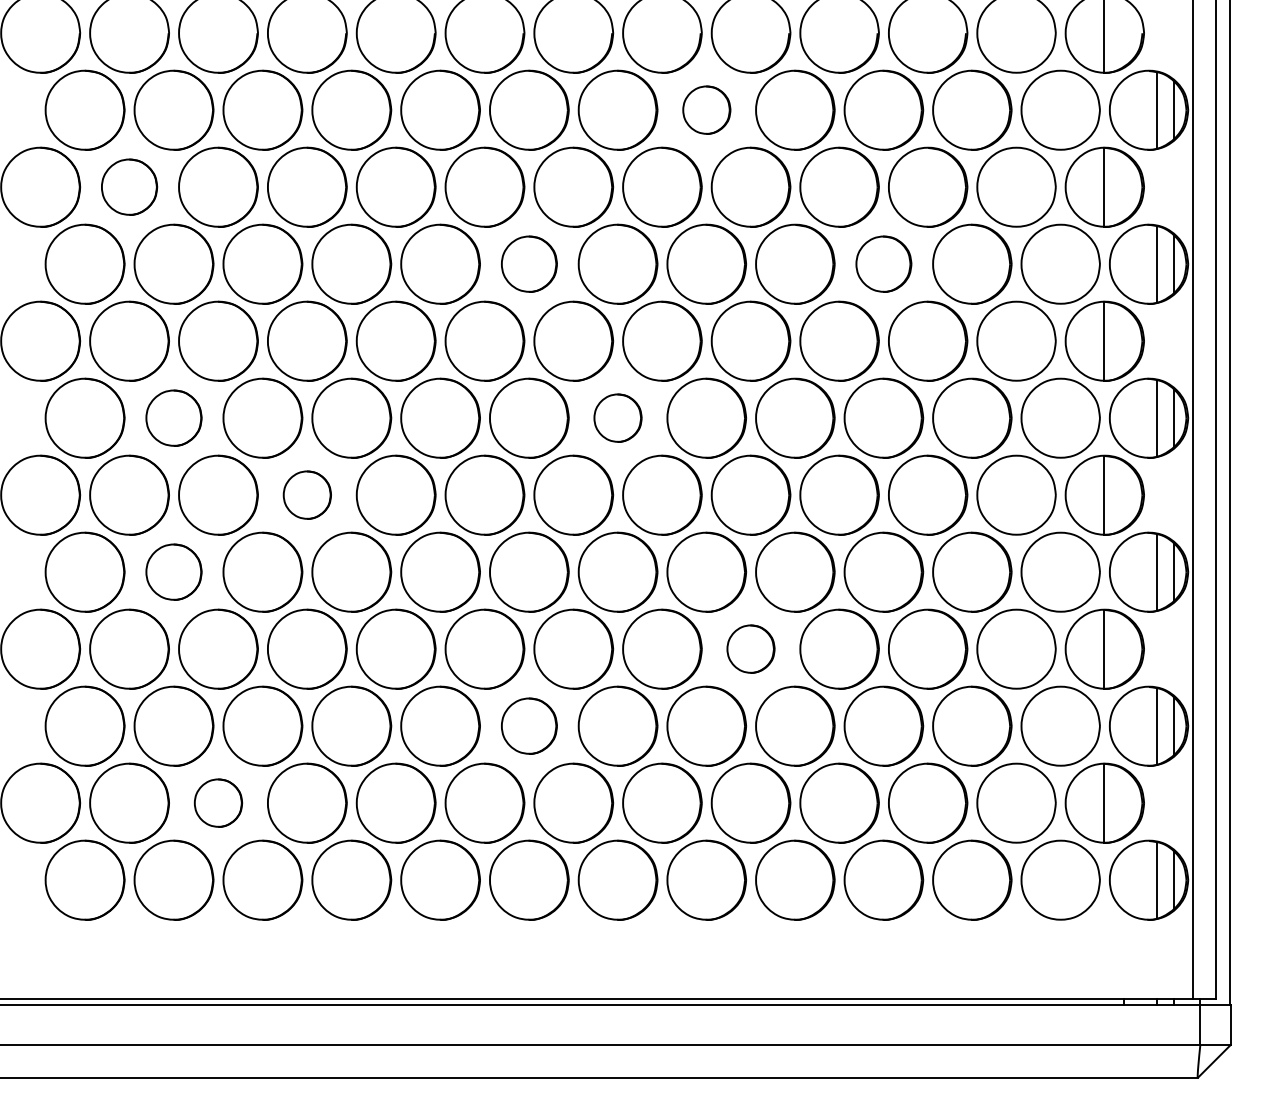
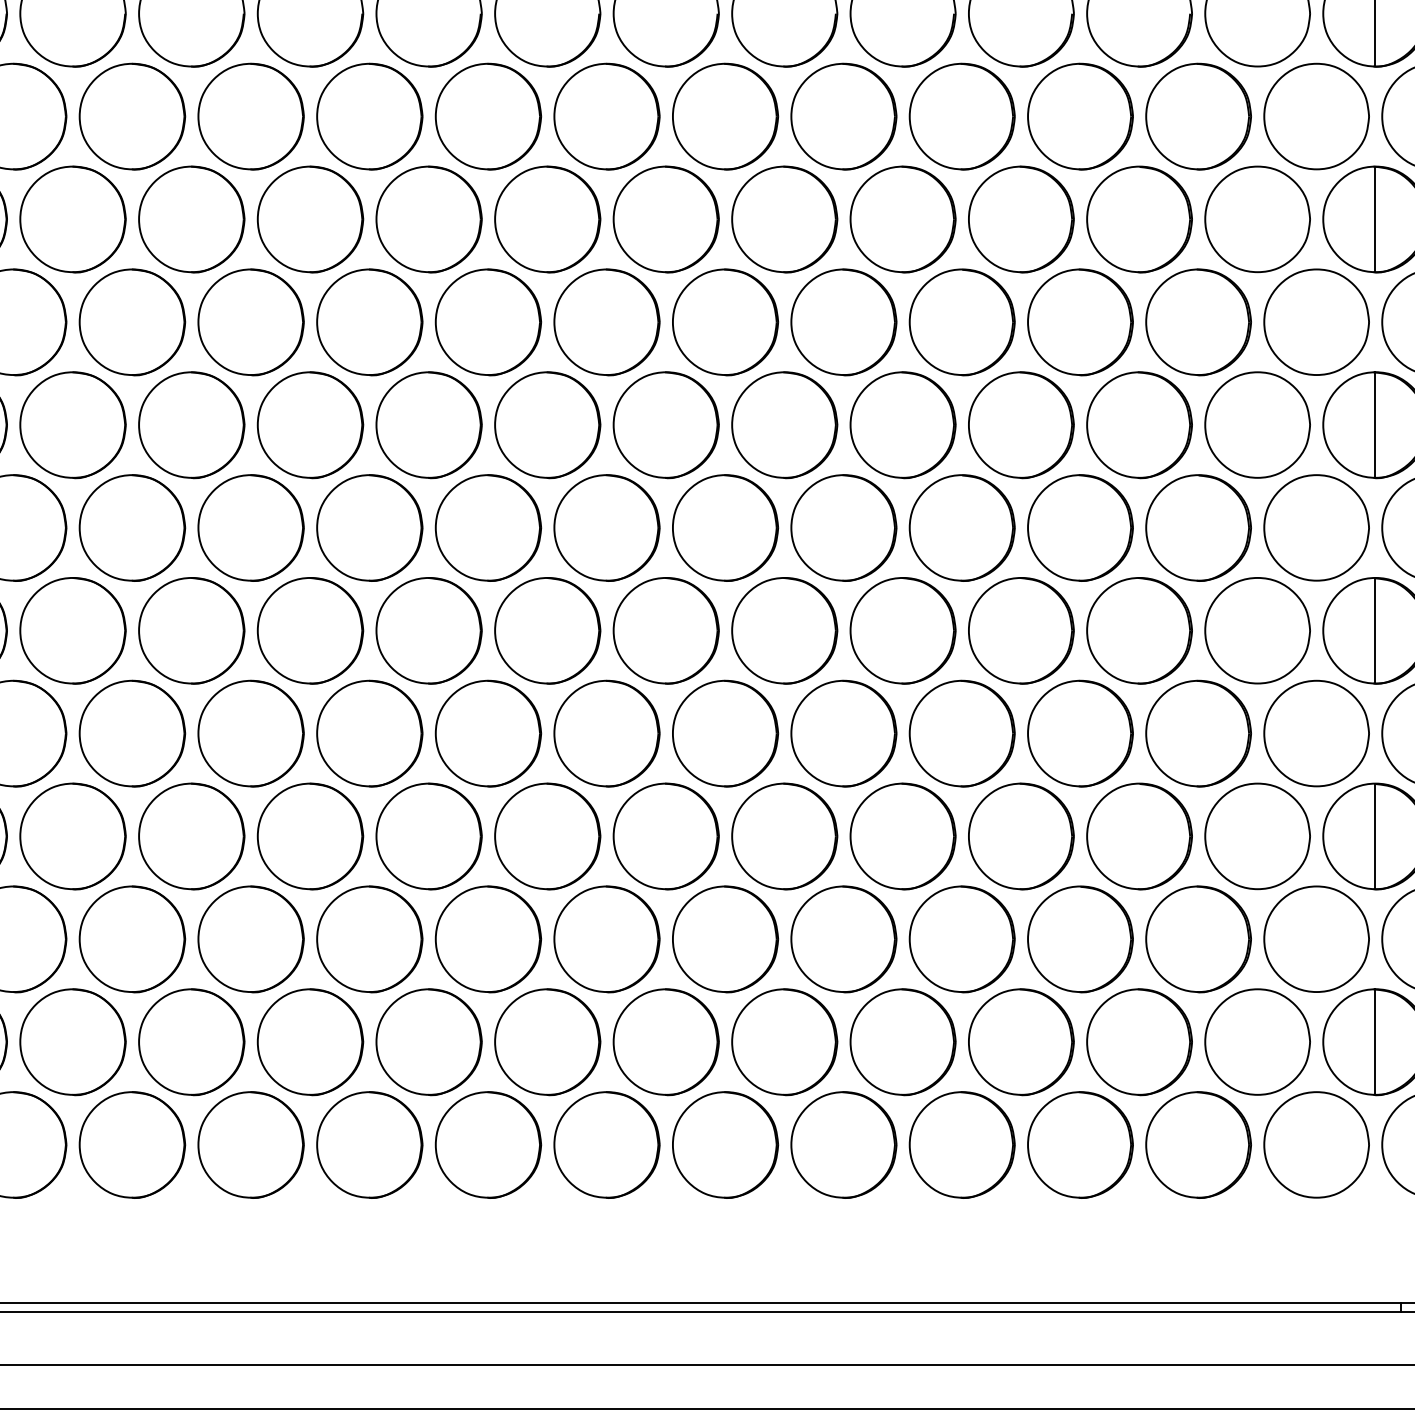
part: (706, 109) -> (843, 115), size x1.67
part: (129, 186) -> (72, 218), size x1.43
part: (529, 263) -> (607, 321), size x1.43
part: (883, 263) -> (1079, 321), size x1.43
part: (173, 417) -> (131, 526), size x1.43
part: (617, 417) -> (724, 526), size x1.67
part: (307, 494) -> (310, 629), size x1.67
part: (173, 571) -> (131, 732), size x1.43
part: (750, 648) -> (902, 835), size x1.67
part: (529, 725) -> (607, 938), size x1.43
part: (218, 802) -> (191, 1041), size x1.67

